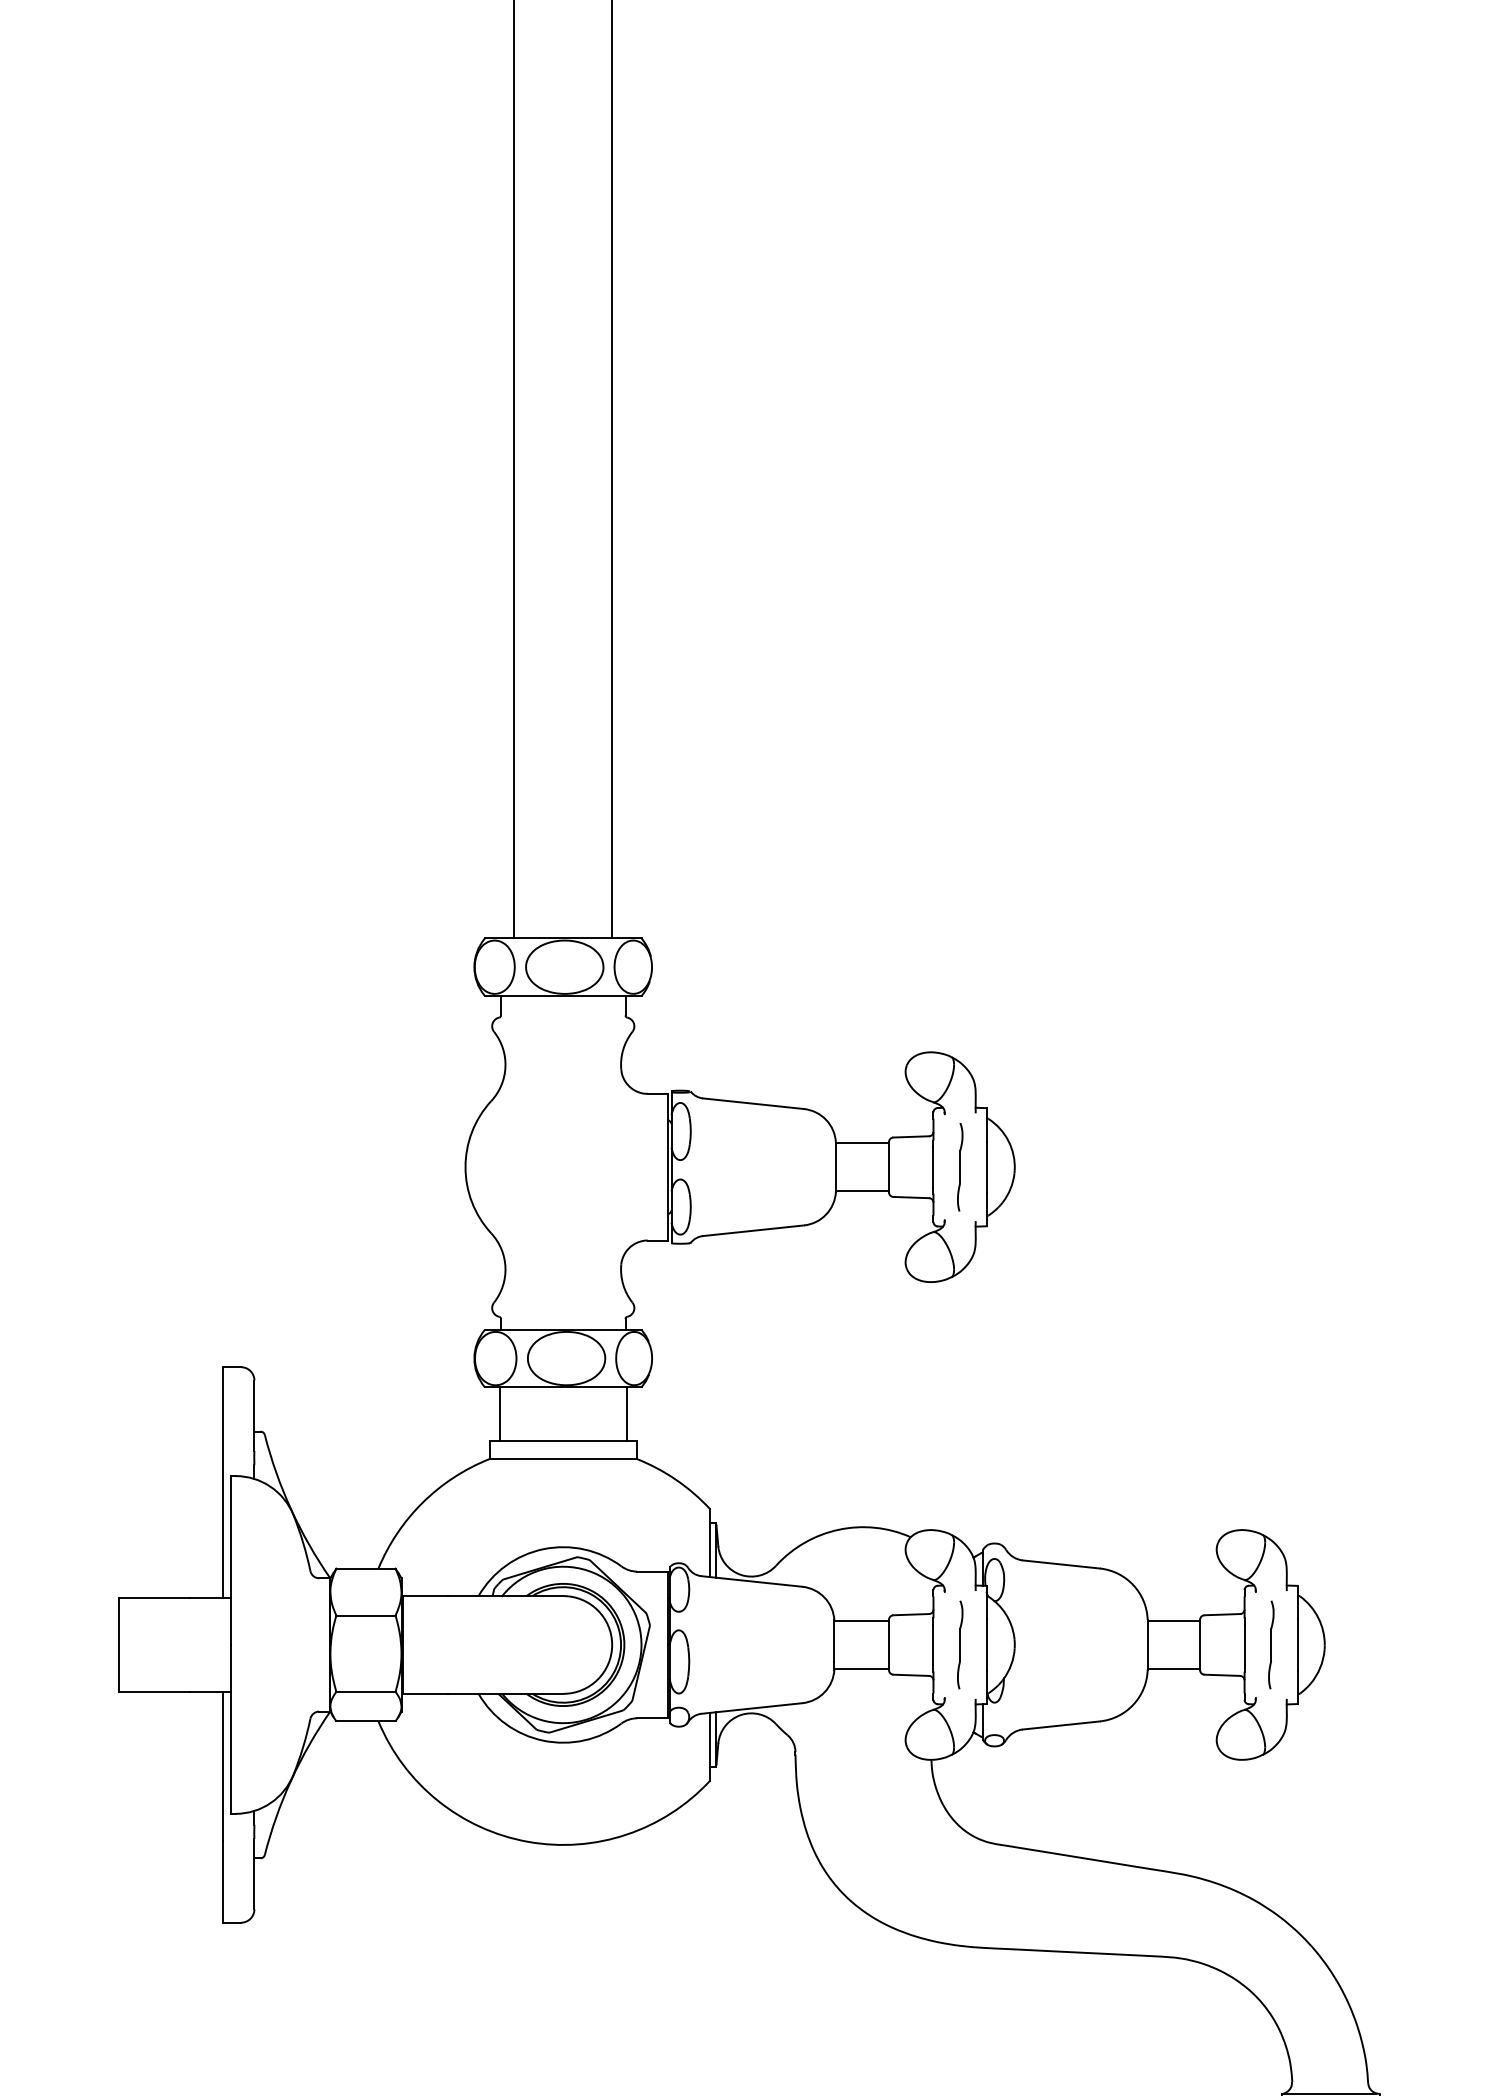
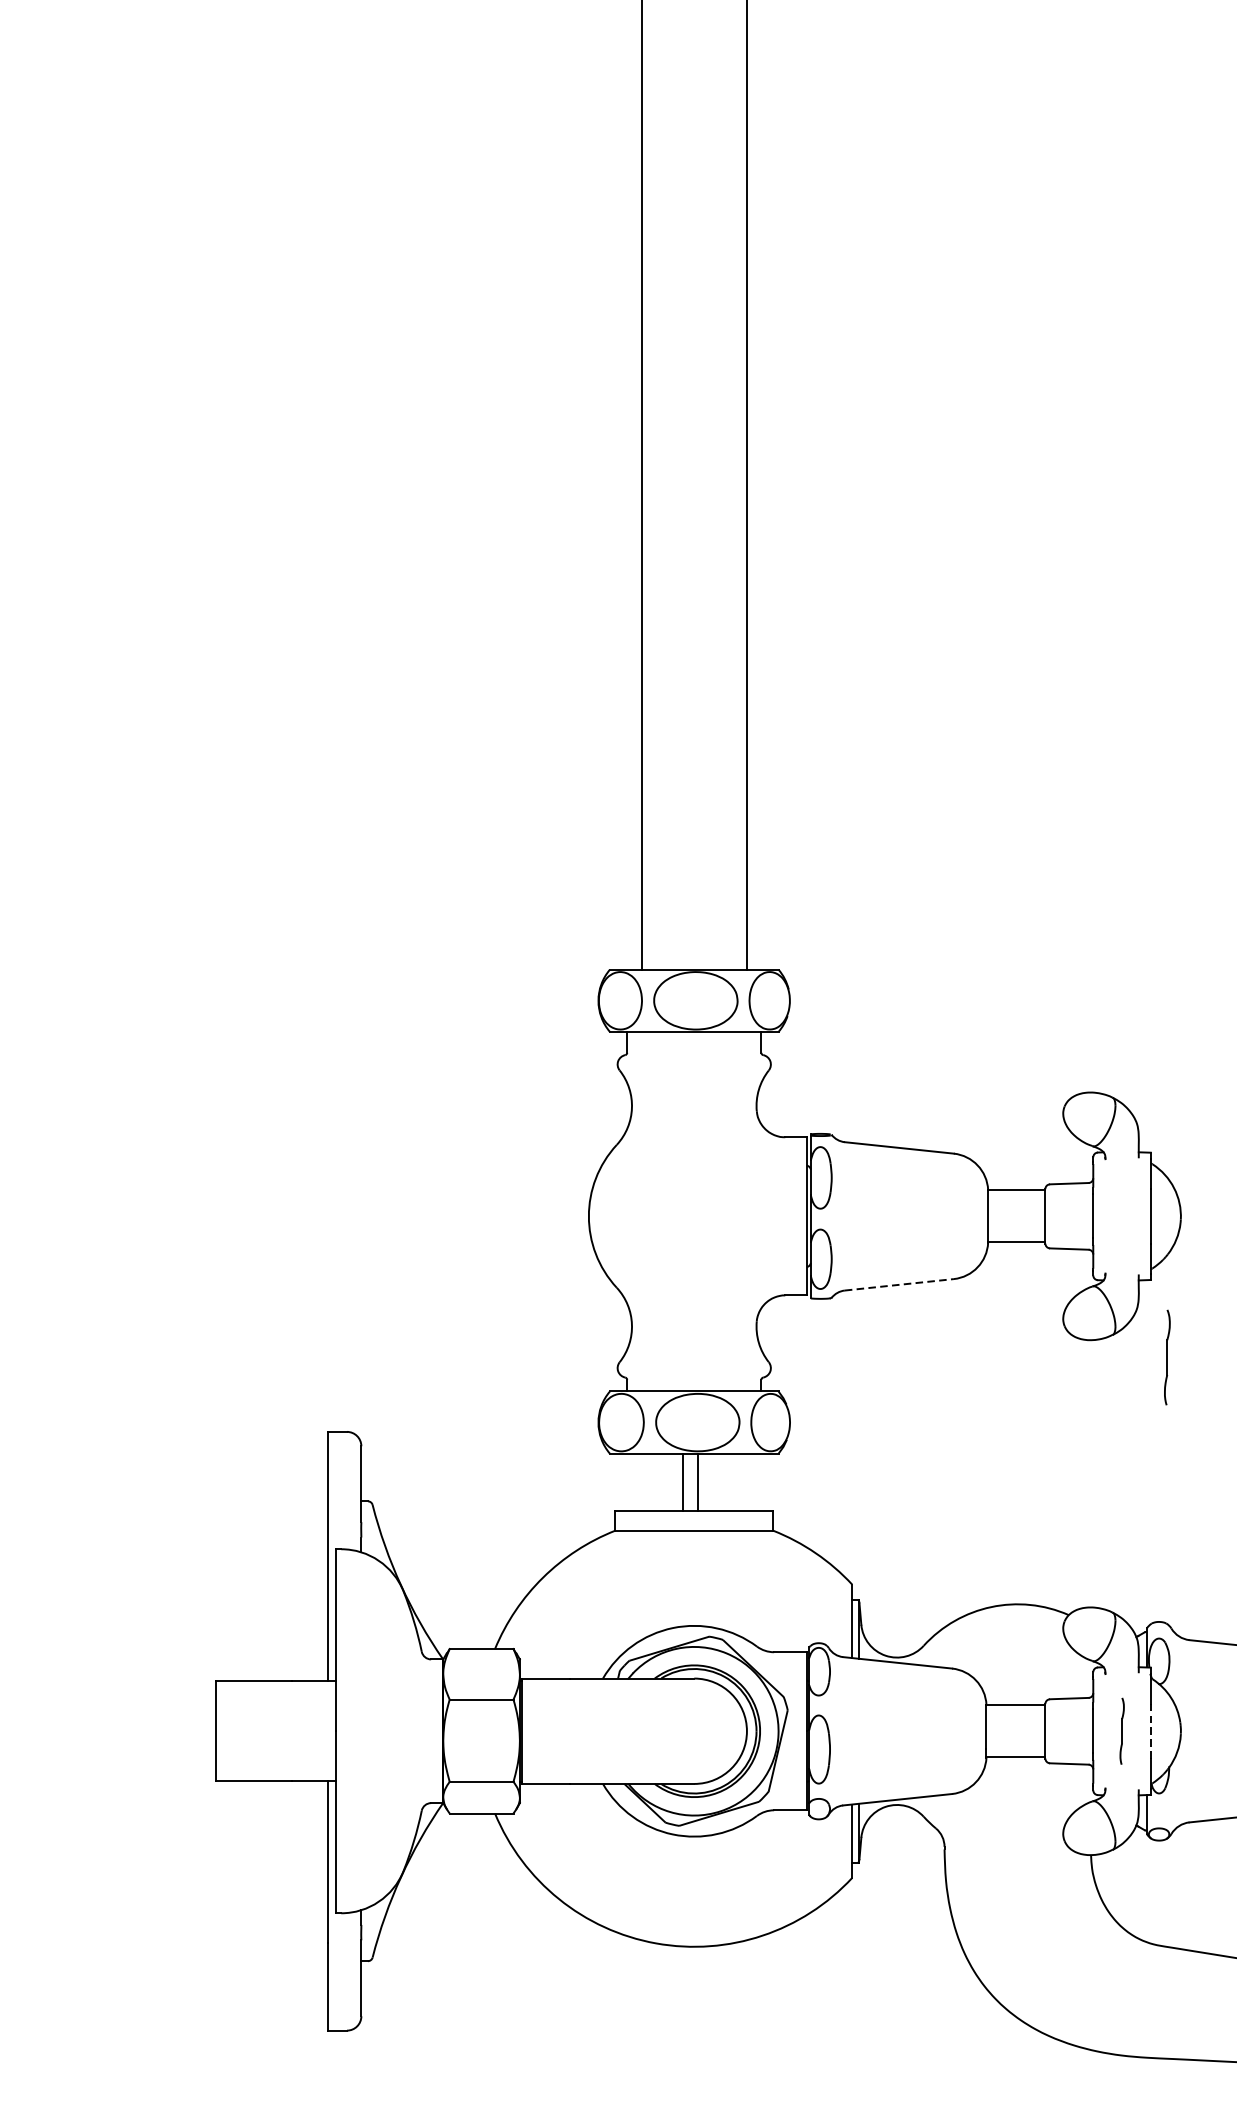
part: (960, 1167) -> (1167, 1357), moved
line: (753, 1230) -> (899, 1284), solid -> dashed
line: (499, 1413) -> (682, 1481), moved
line: (626, 1413) -> (697, 1481), moved
part: (960, 1644) -> (1122, 1730), size x0.7
line: (986, 1644) -> (1150, 1730), solid -> dashed

